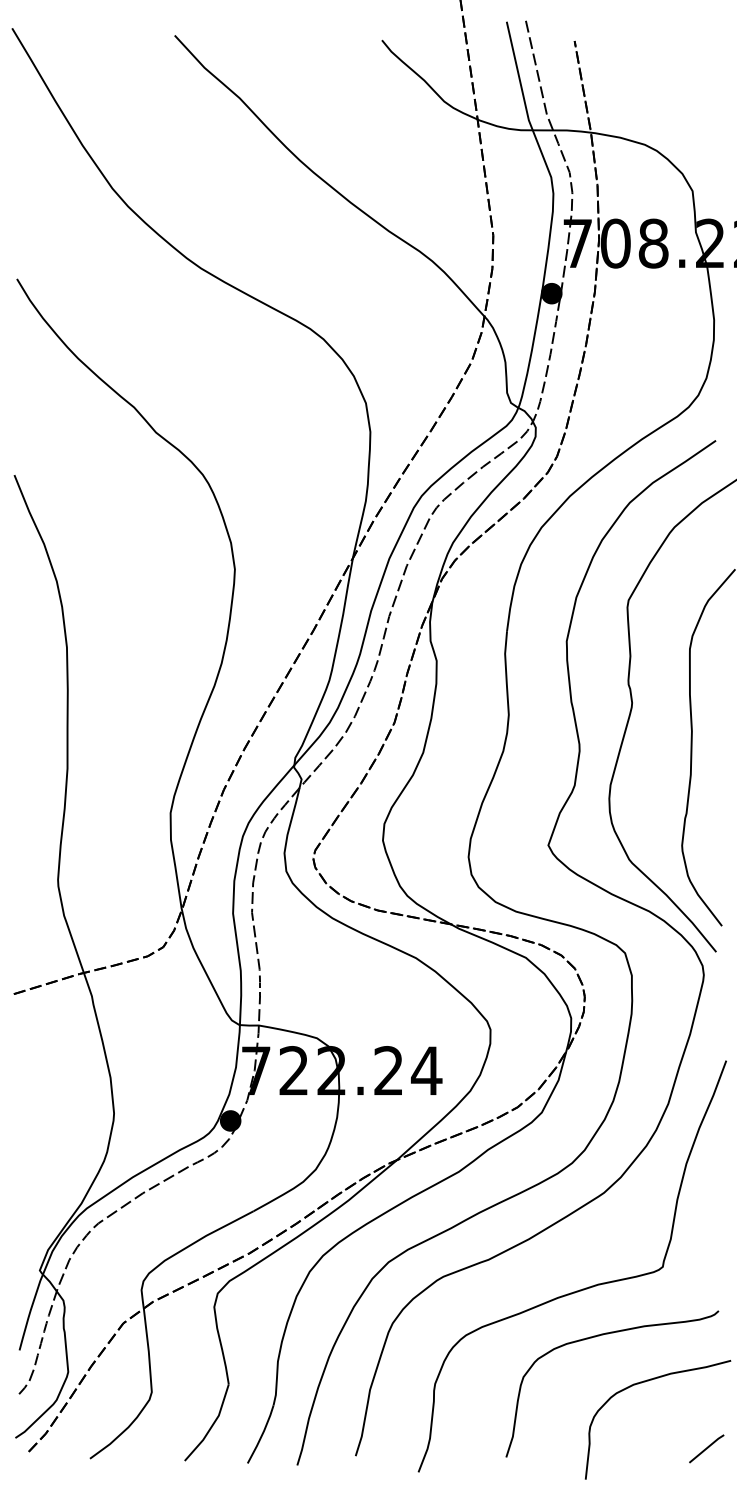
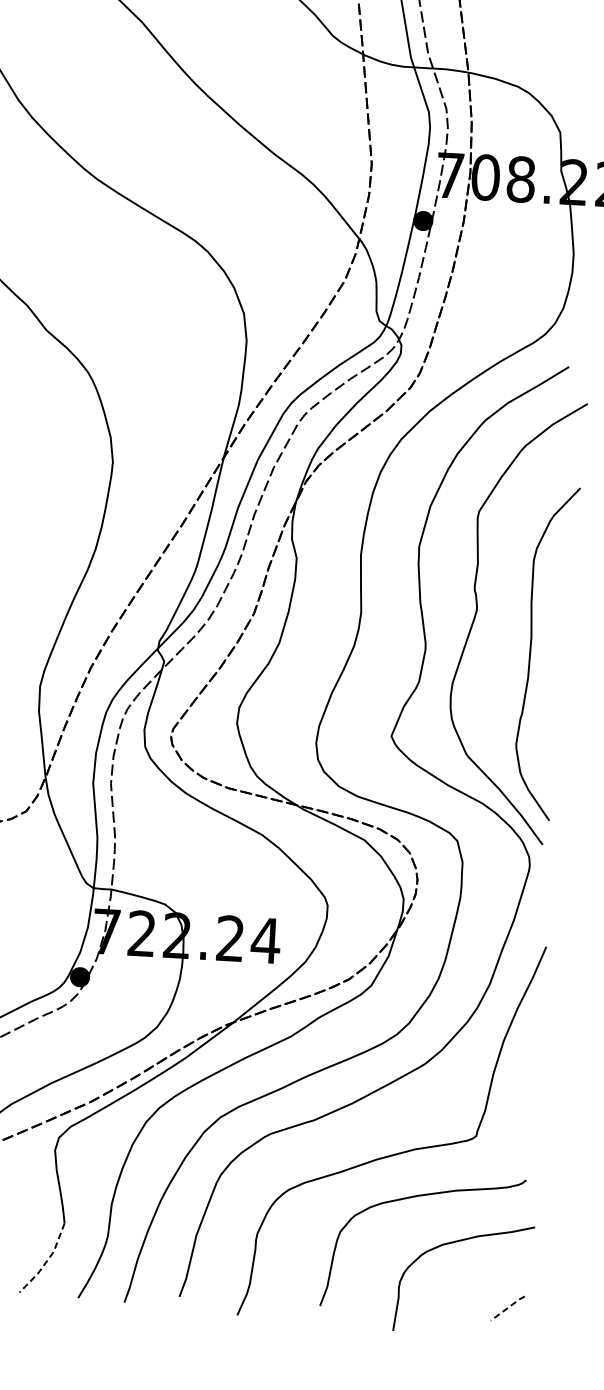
line: (212, 1425) -> (47, 1260), solid -> dashed
line: (706, 1448) -> (507, 1308), solid -> dashed

